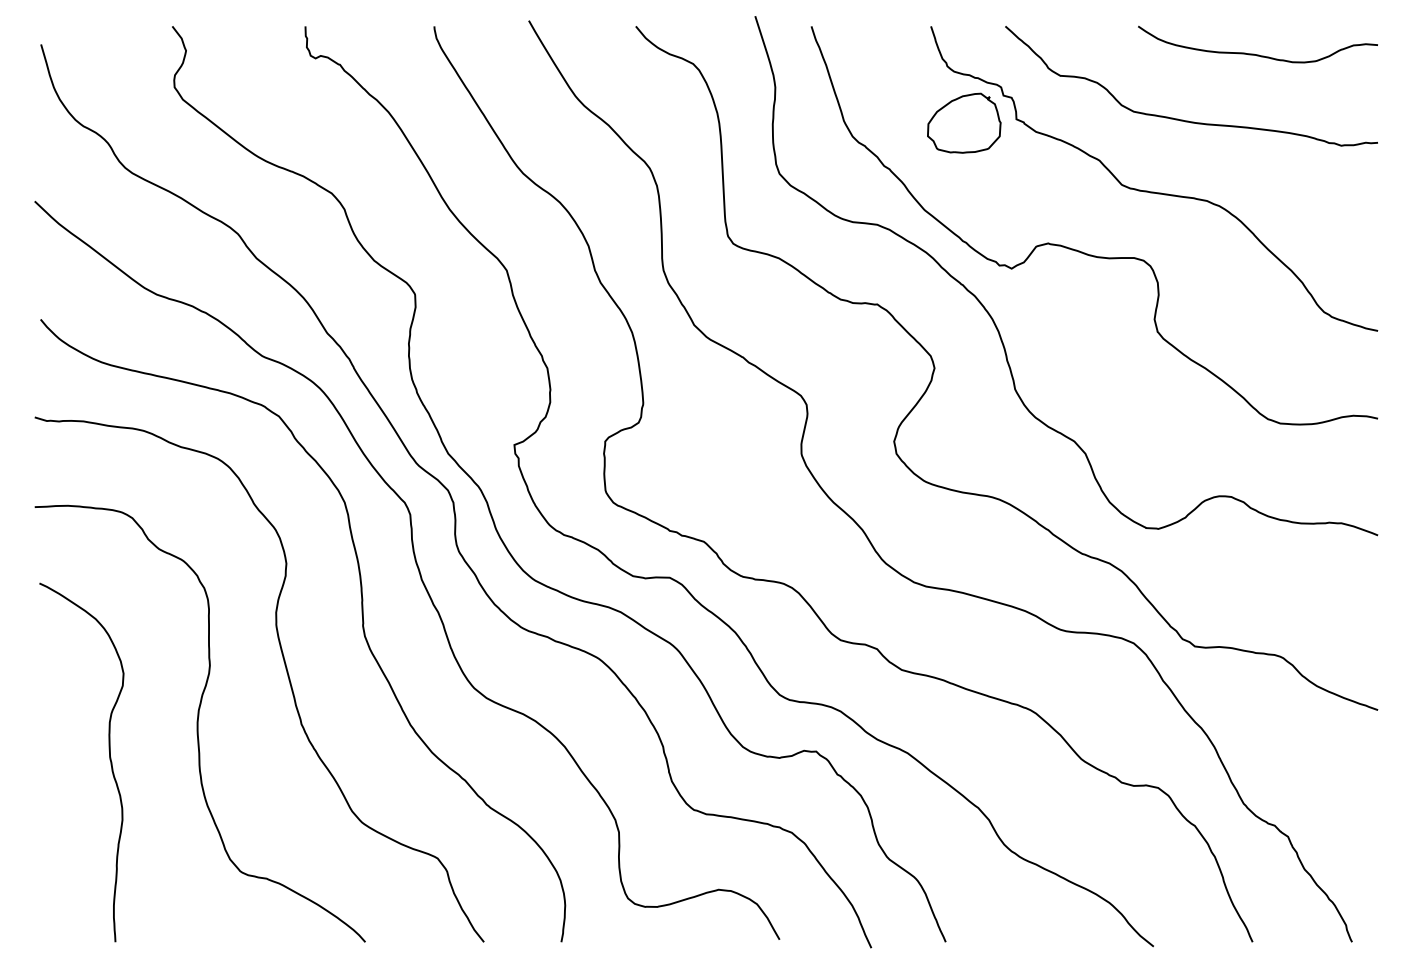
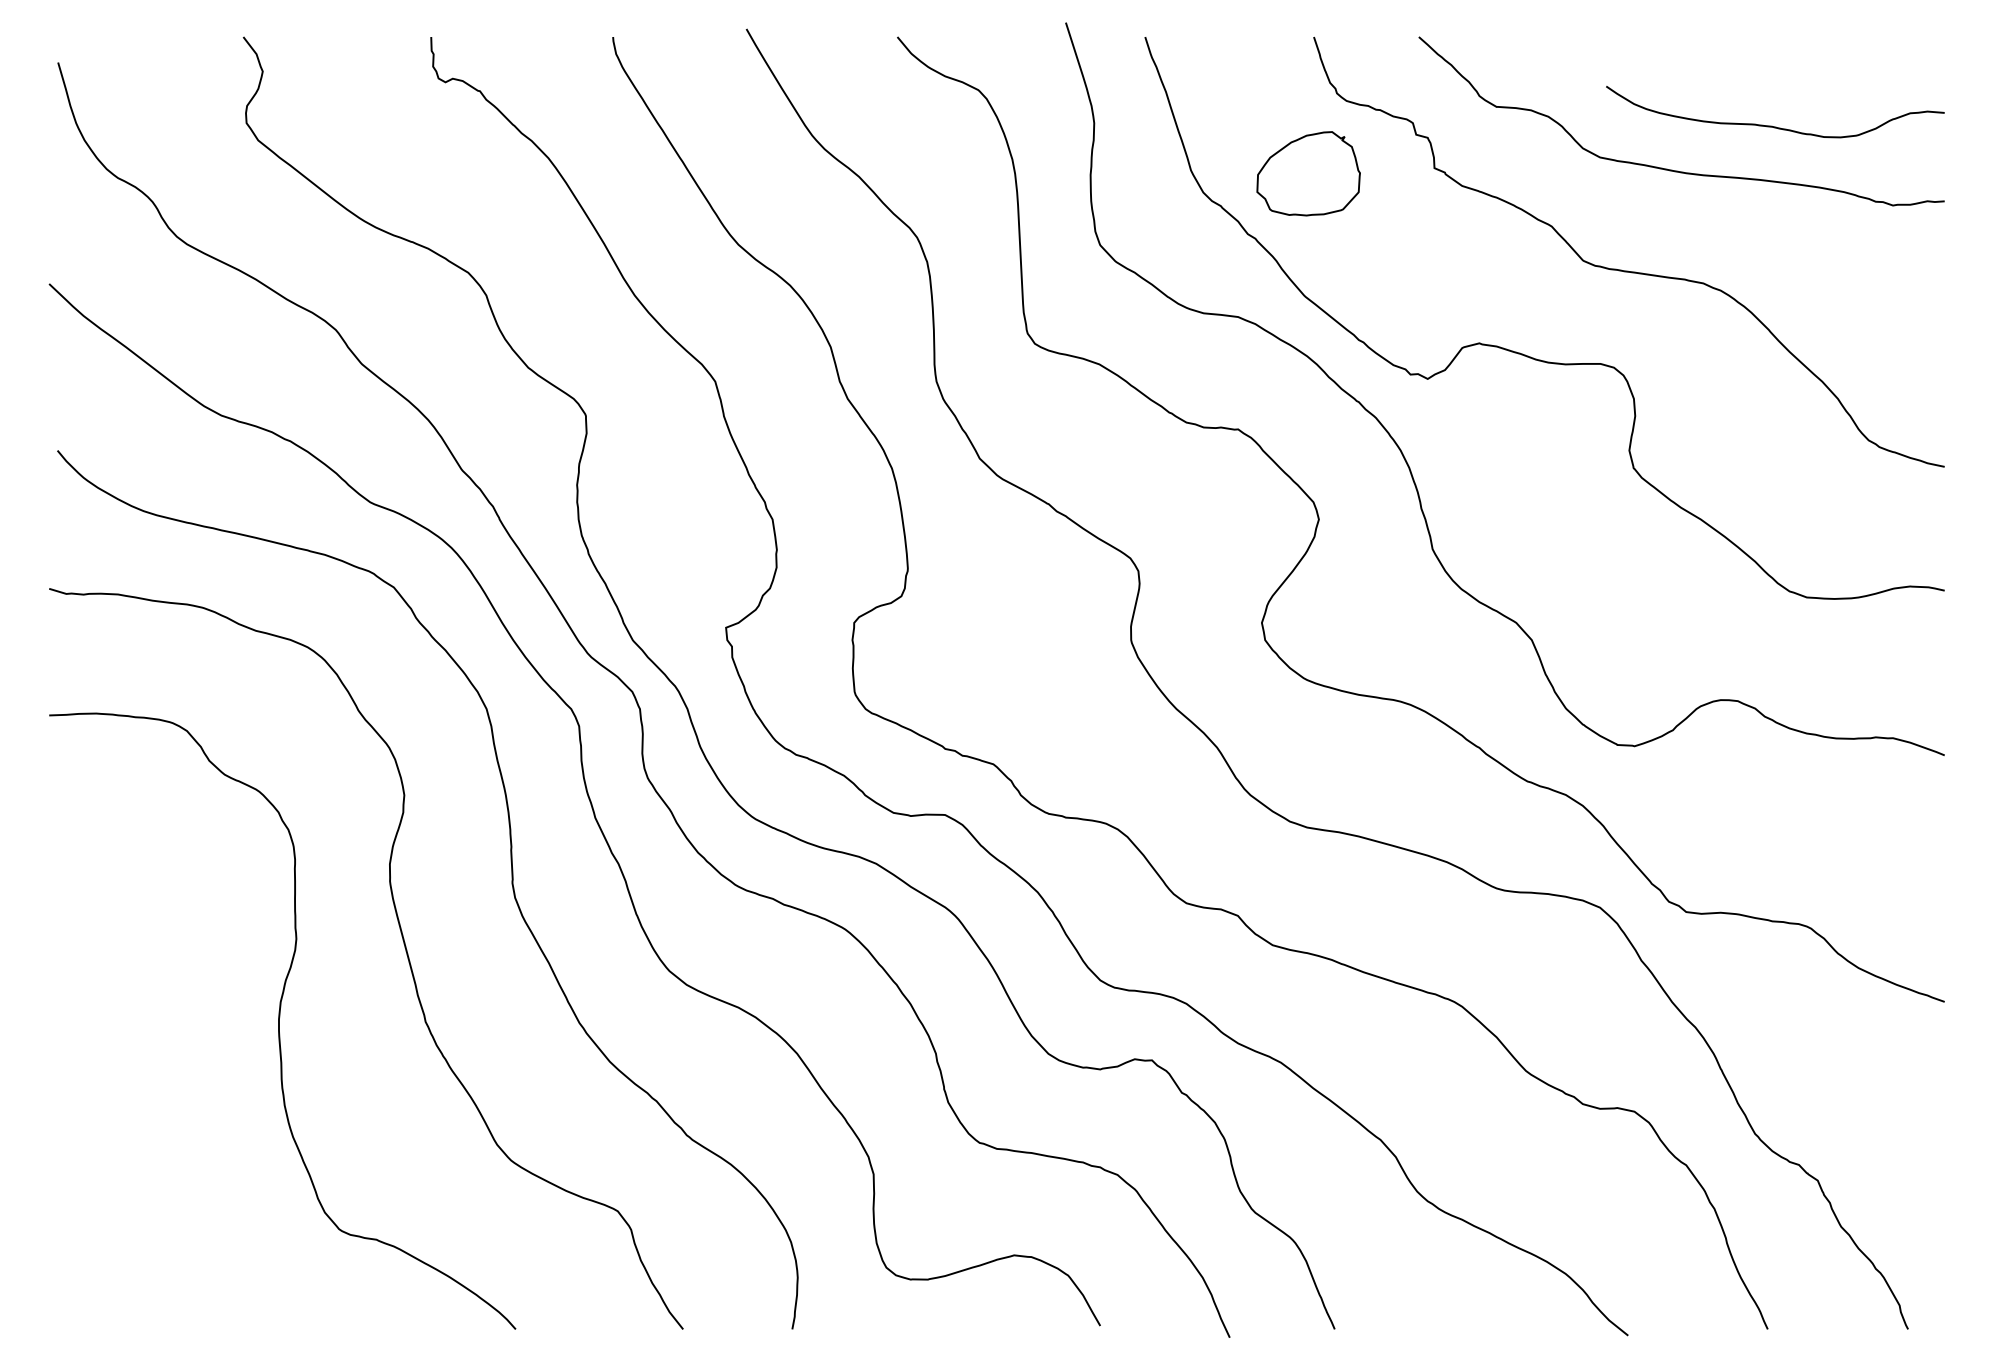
curve: (1254, 53) -> (1770, 124), moved
part: (964, 122) -> (1308, 172), moved
curve: (109, 760) -> (154, 1072), removed

